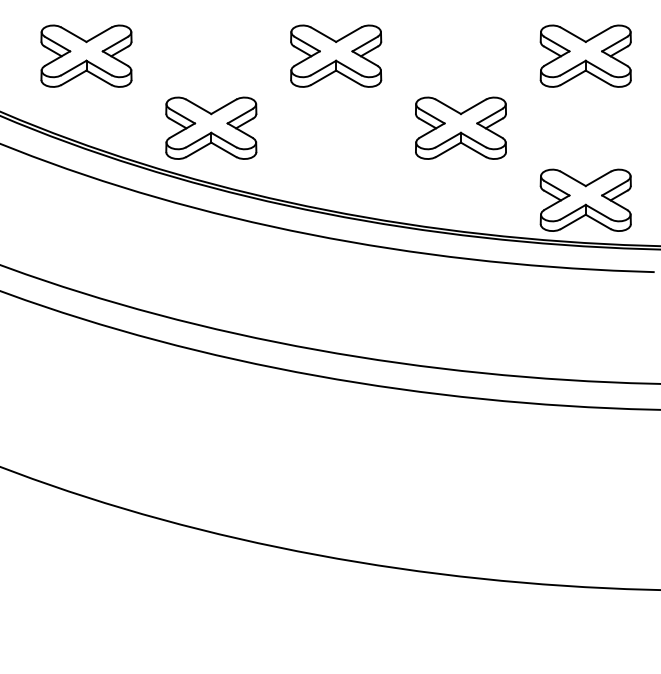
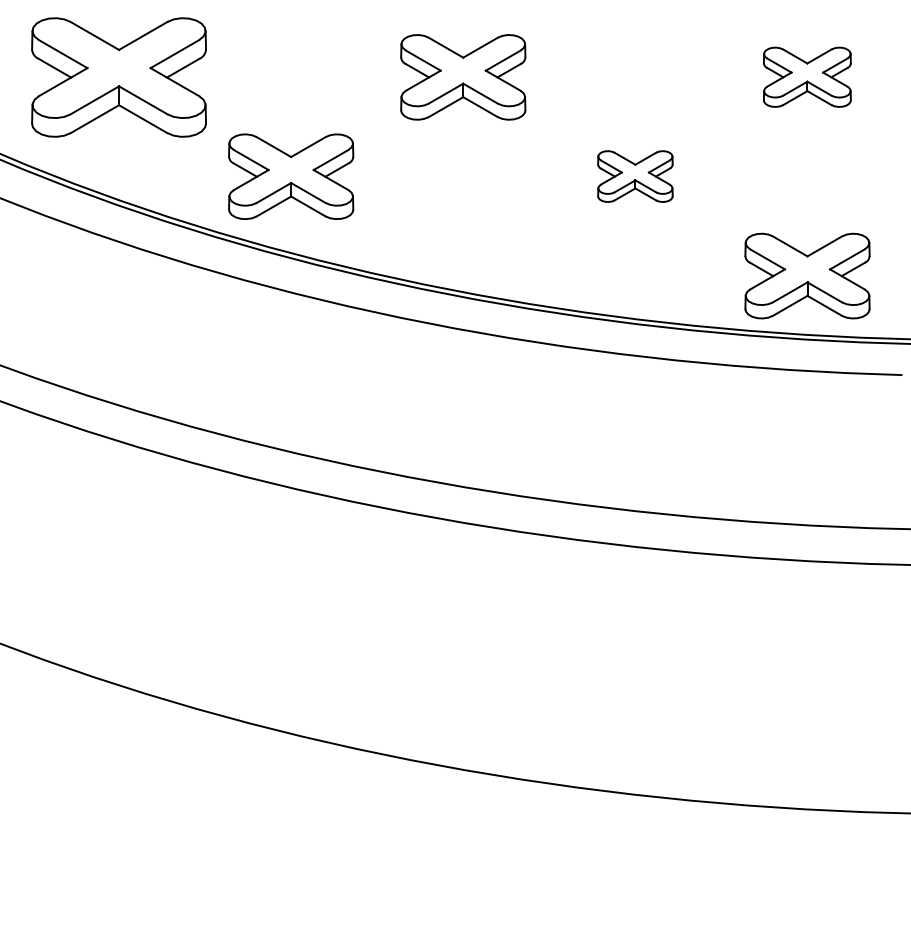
part: (86, 55) -> (119, 76), size x1.4
part: (585, 55) -> (807, 76), size x0.7
part: (460, 127) -> (634, 175), size x0.6

